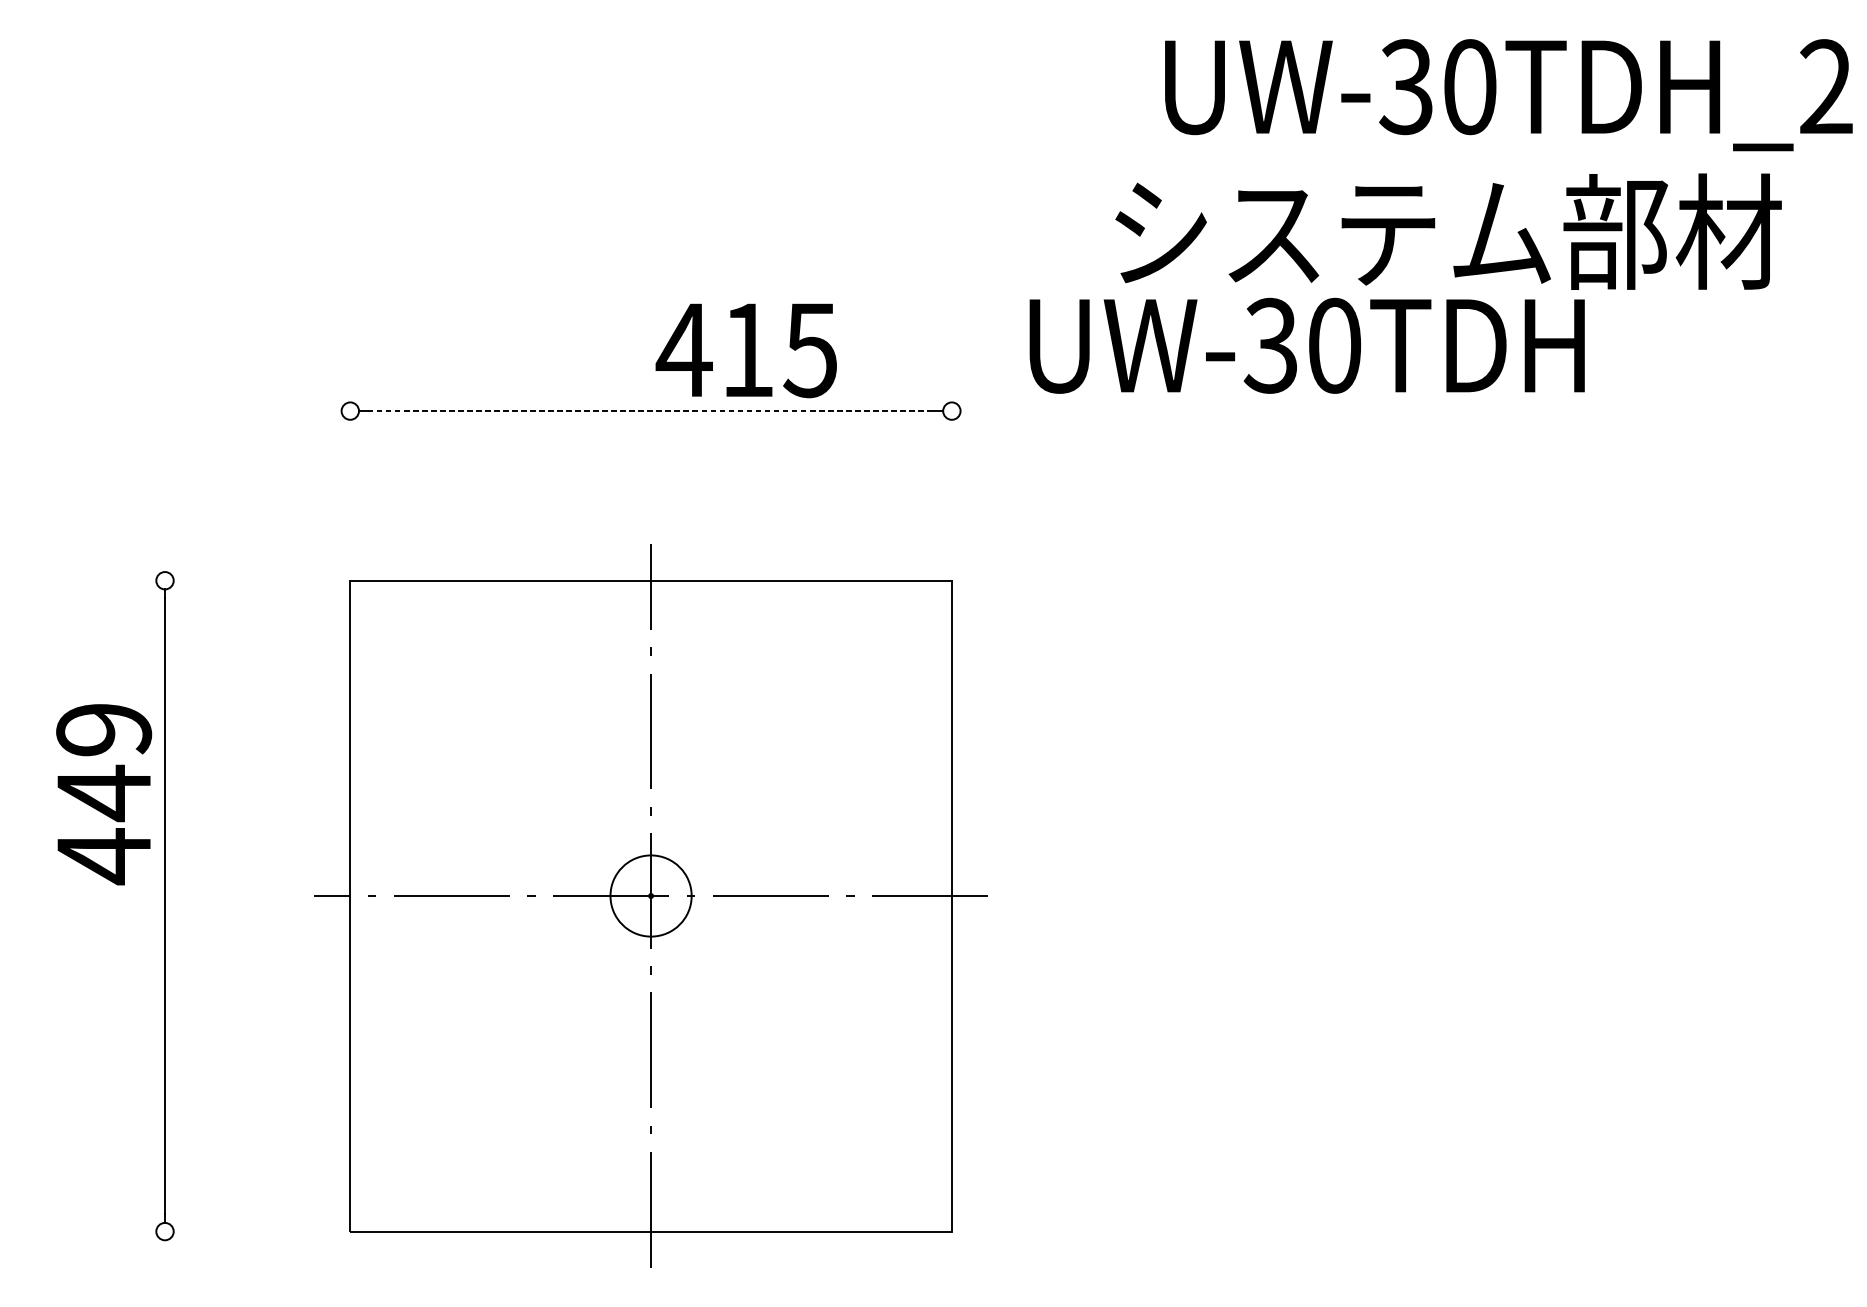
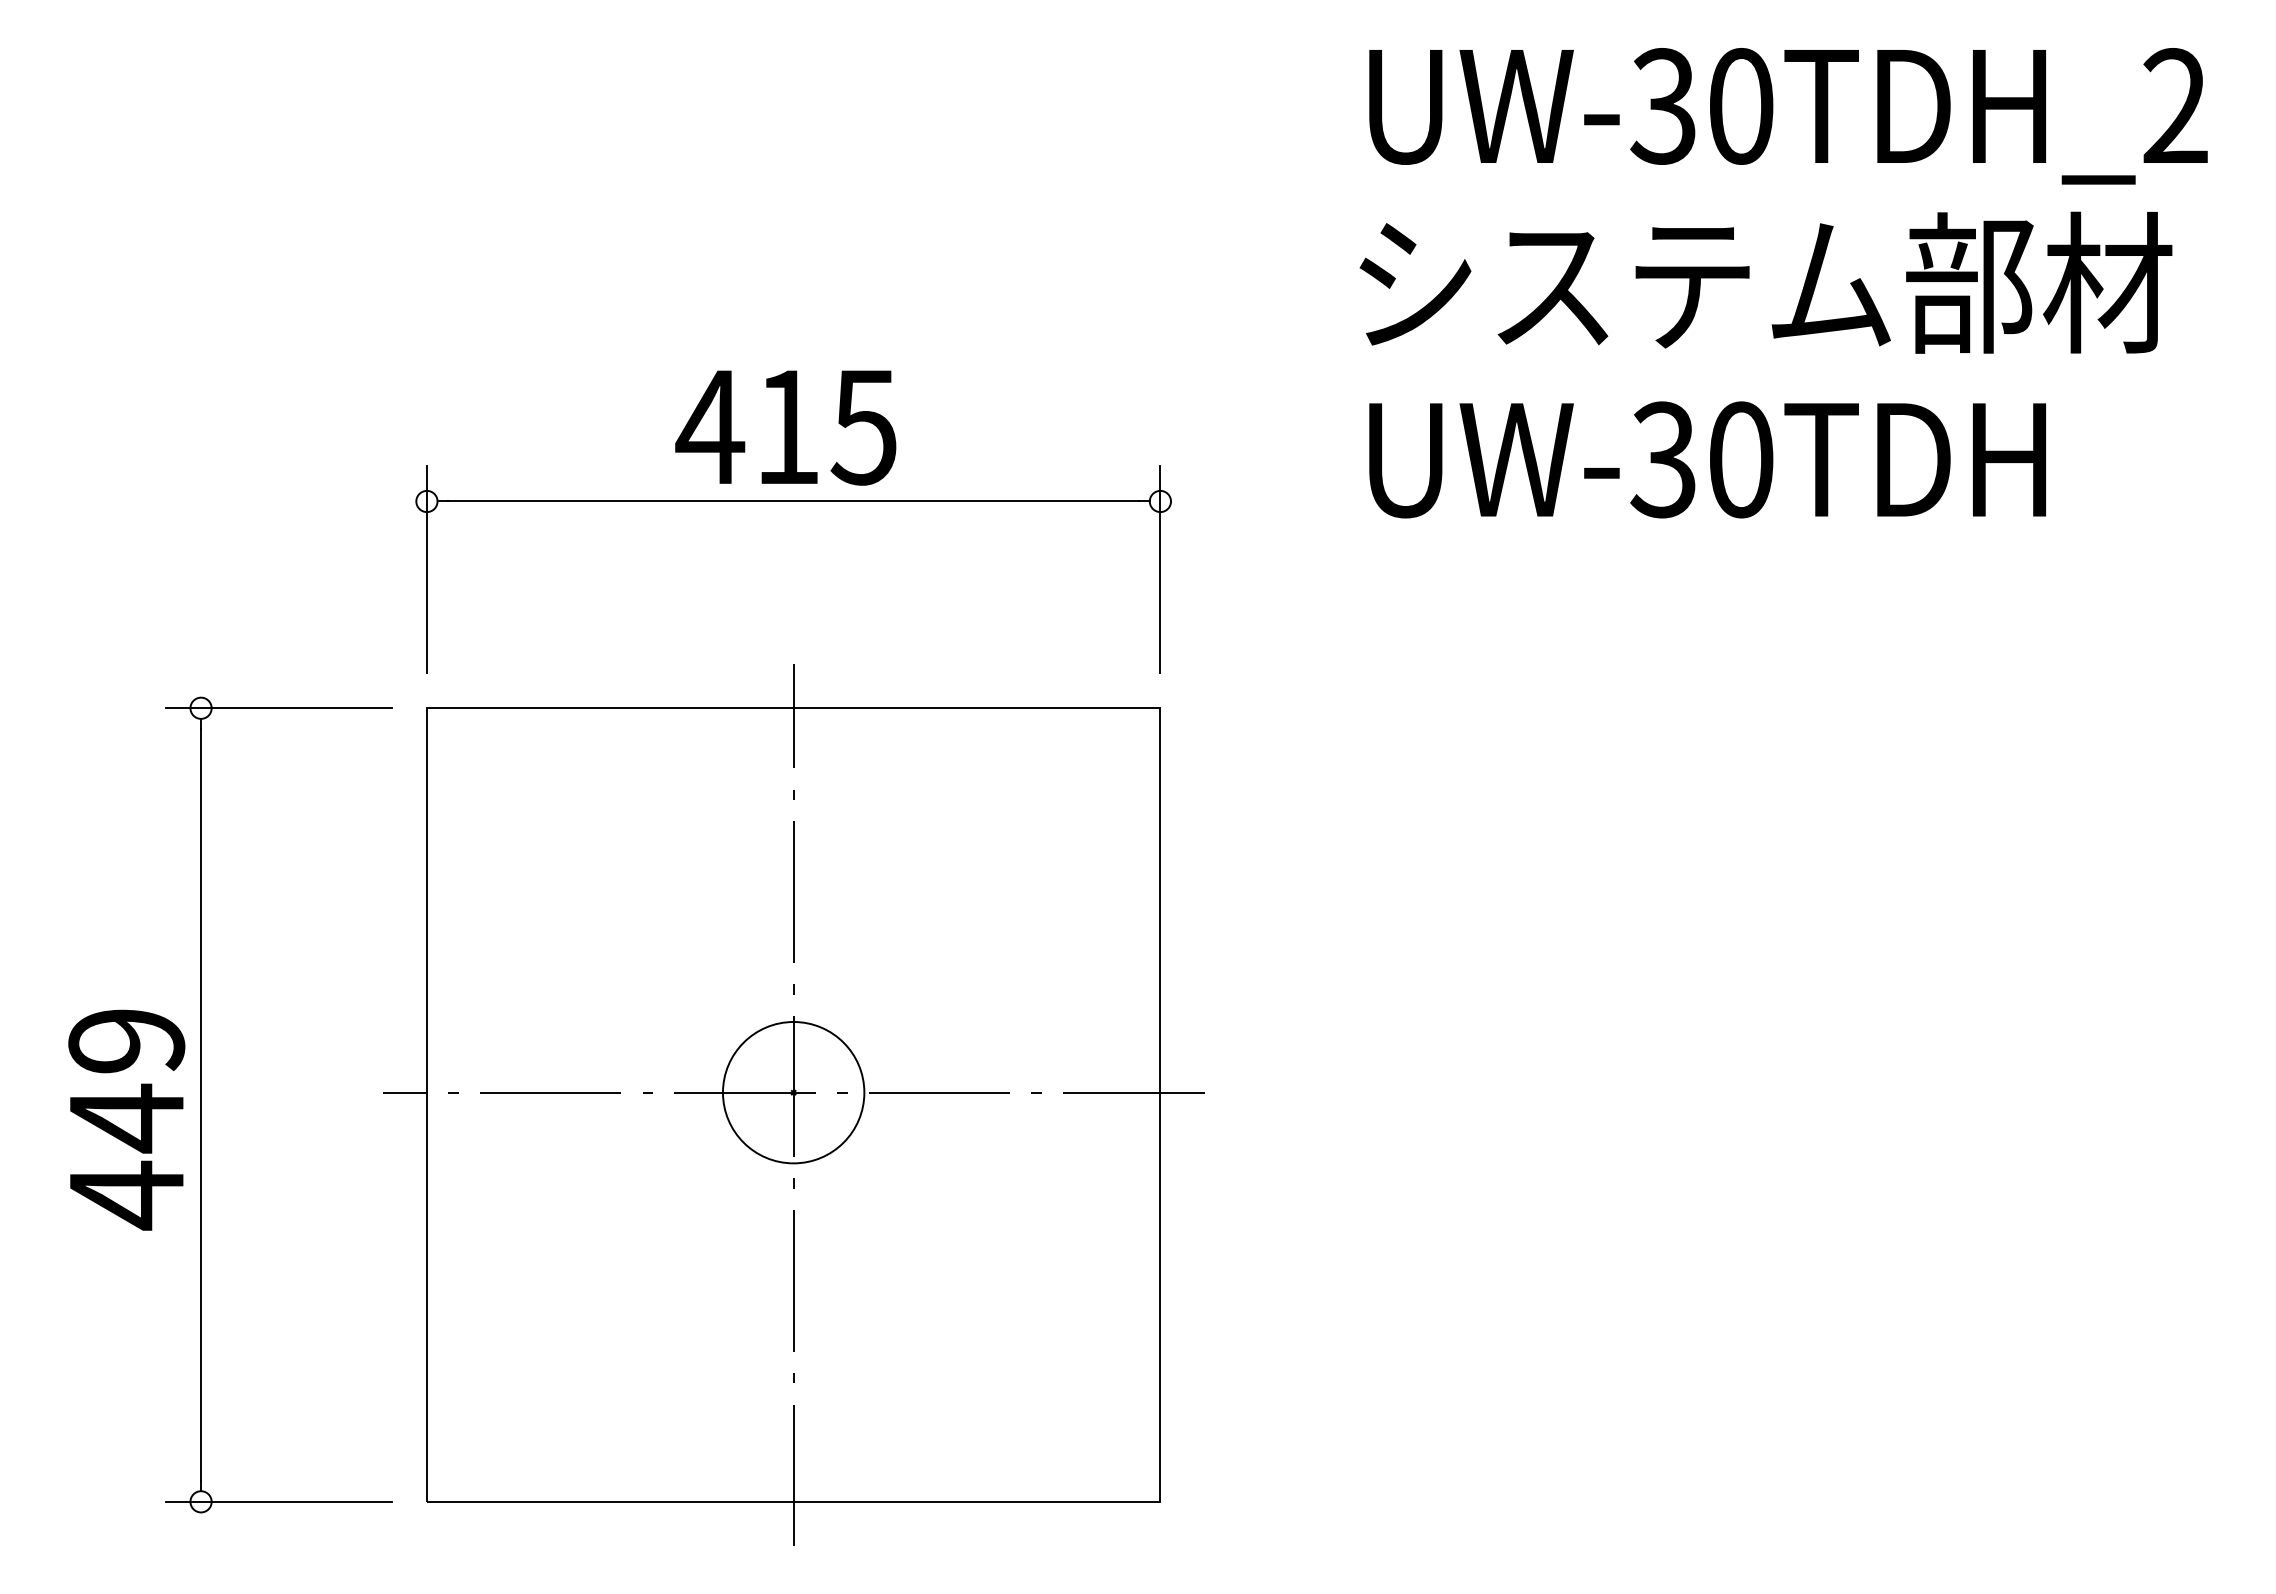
text: (1508, 95) -> (1788, 116), moved
text: (1307, 345) -> (1707, 459), moved
text: (746, 350) -> (785, 427), moved
line: (650, 411) -> (793, 501), dashed -> solid
line: (349, 466) -> (426, 569), added
line: (951, 466) -> (1160, 569), added
line: (228, 580) -> (278, 708), added
text: (103, 794) -> (126, 1119), moved
circle: (650, 895) -> (793, 1092), size x1.43
line: (228, 1231) -> (278, 1501), added

